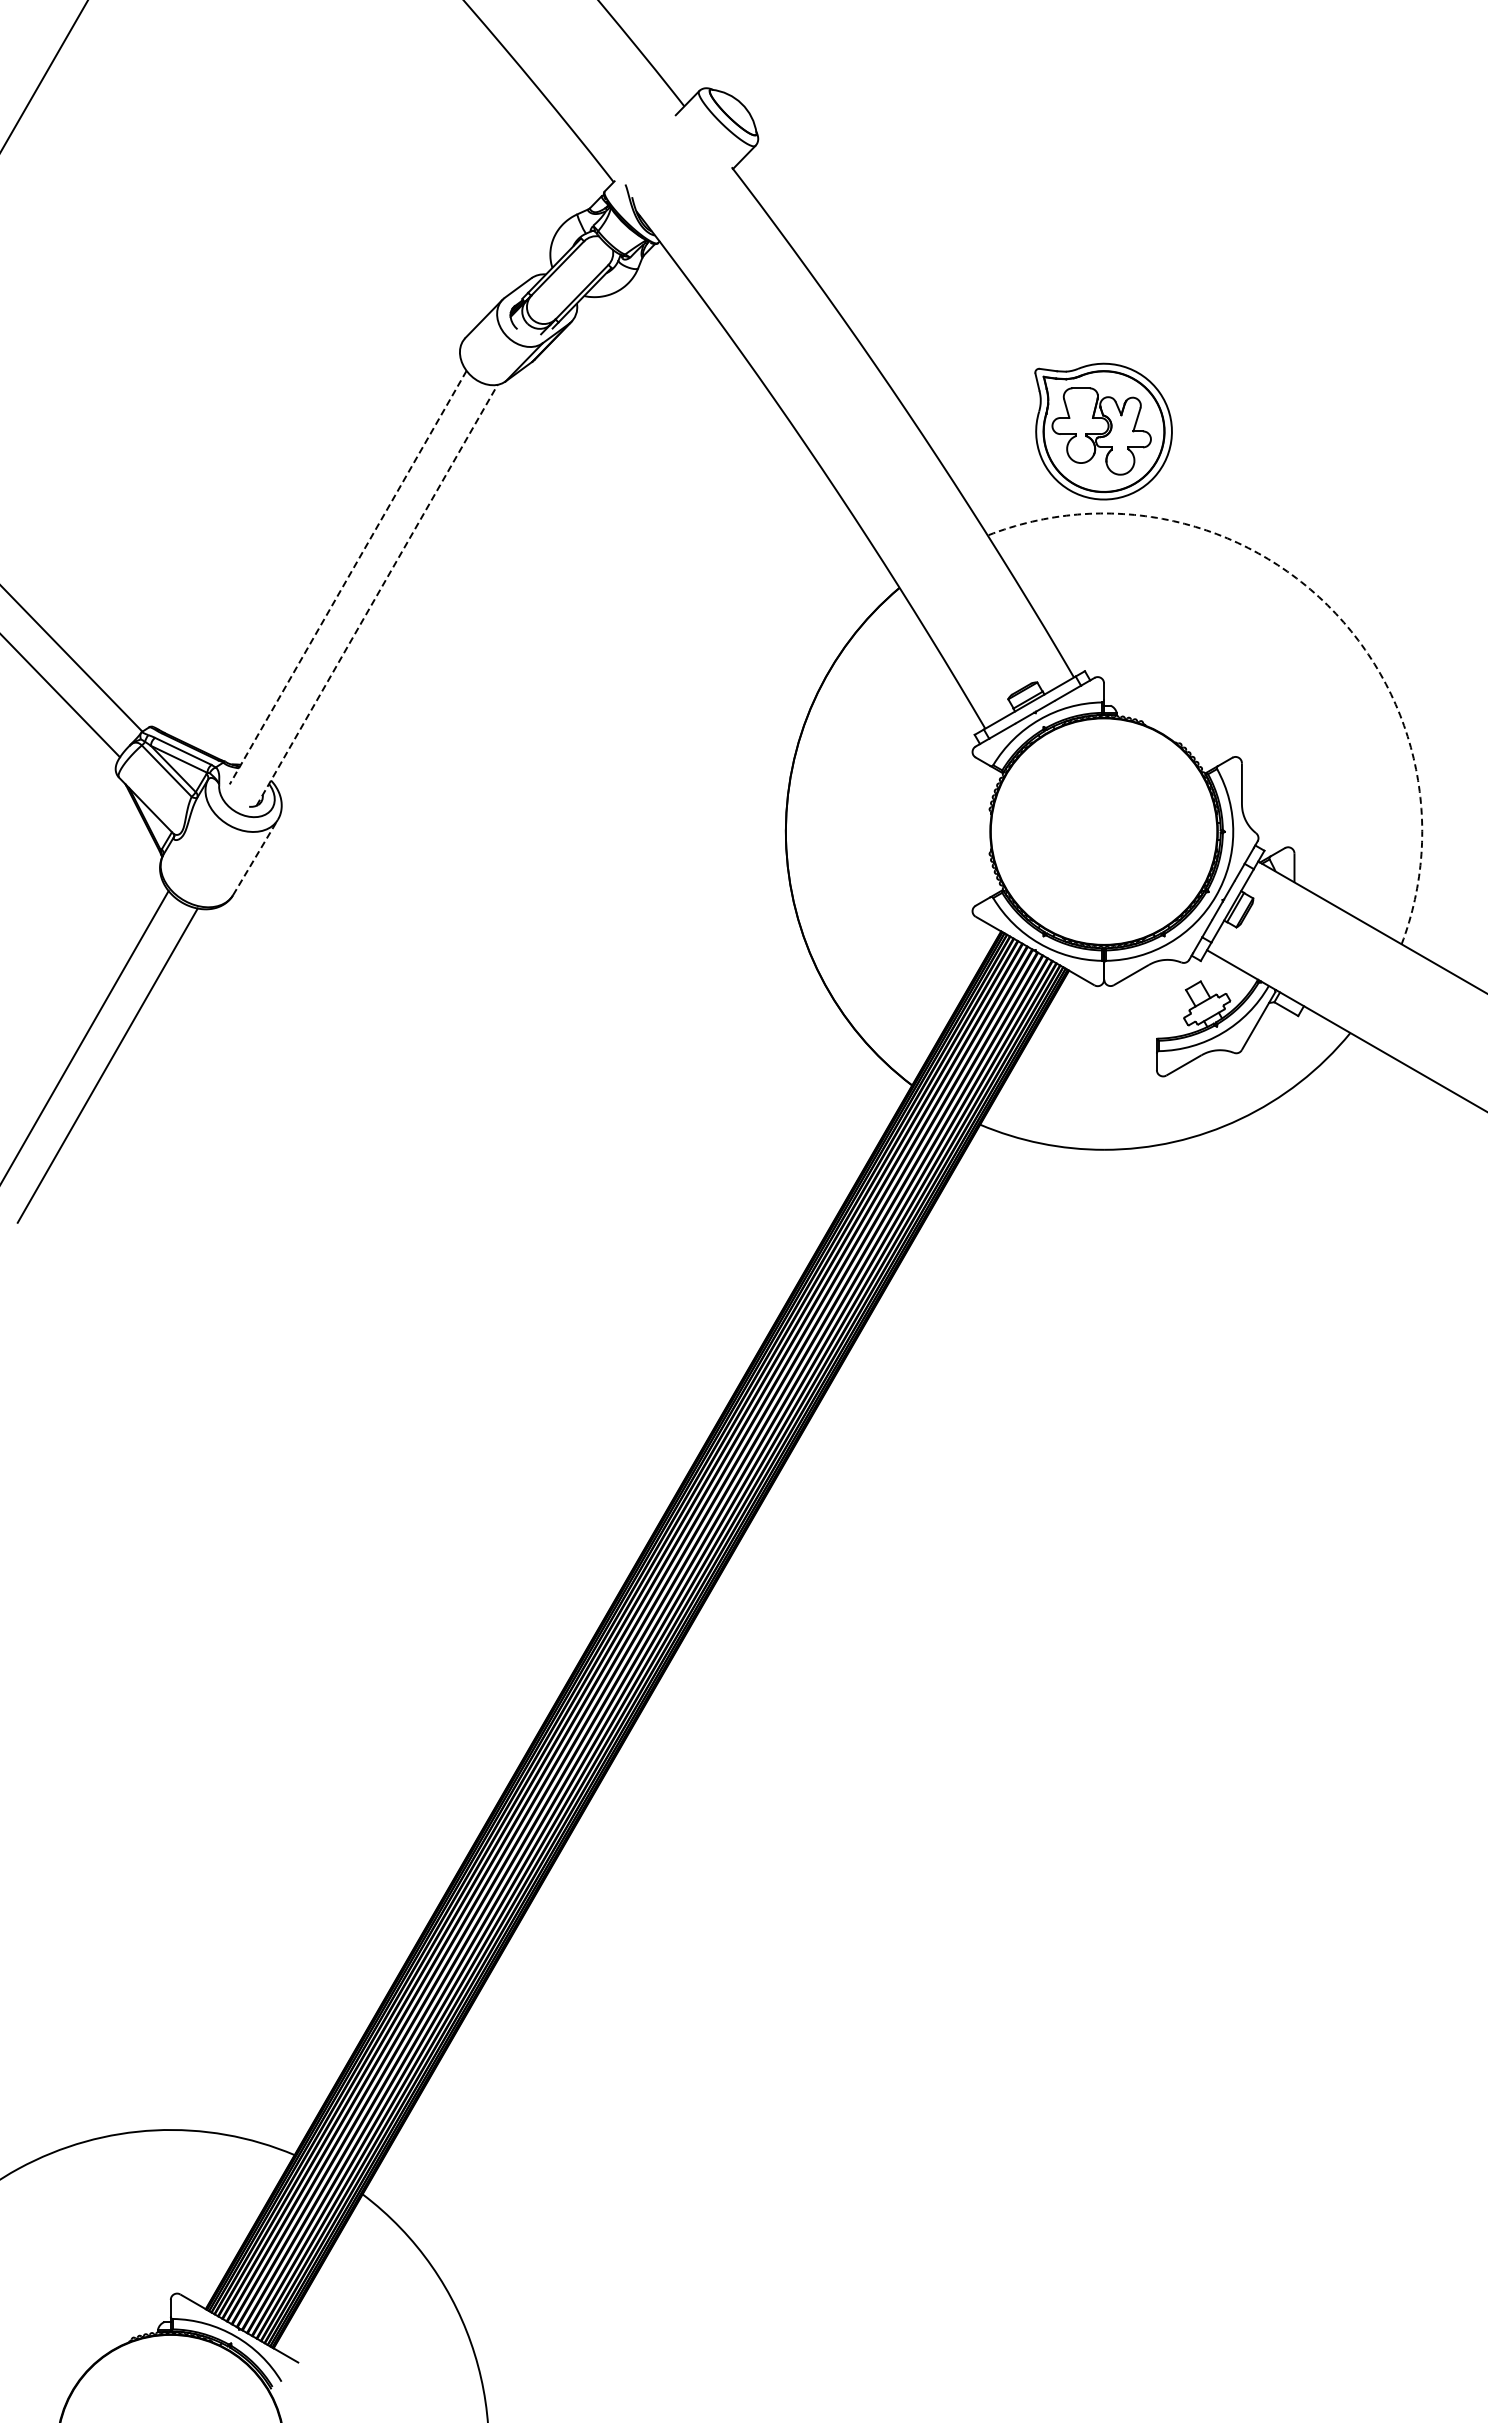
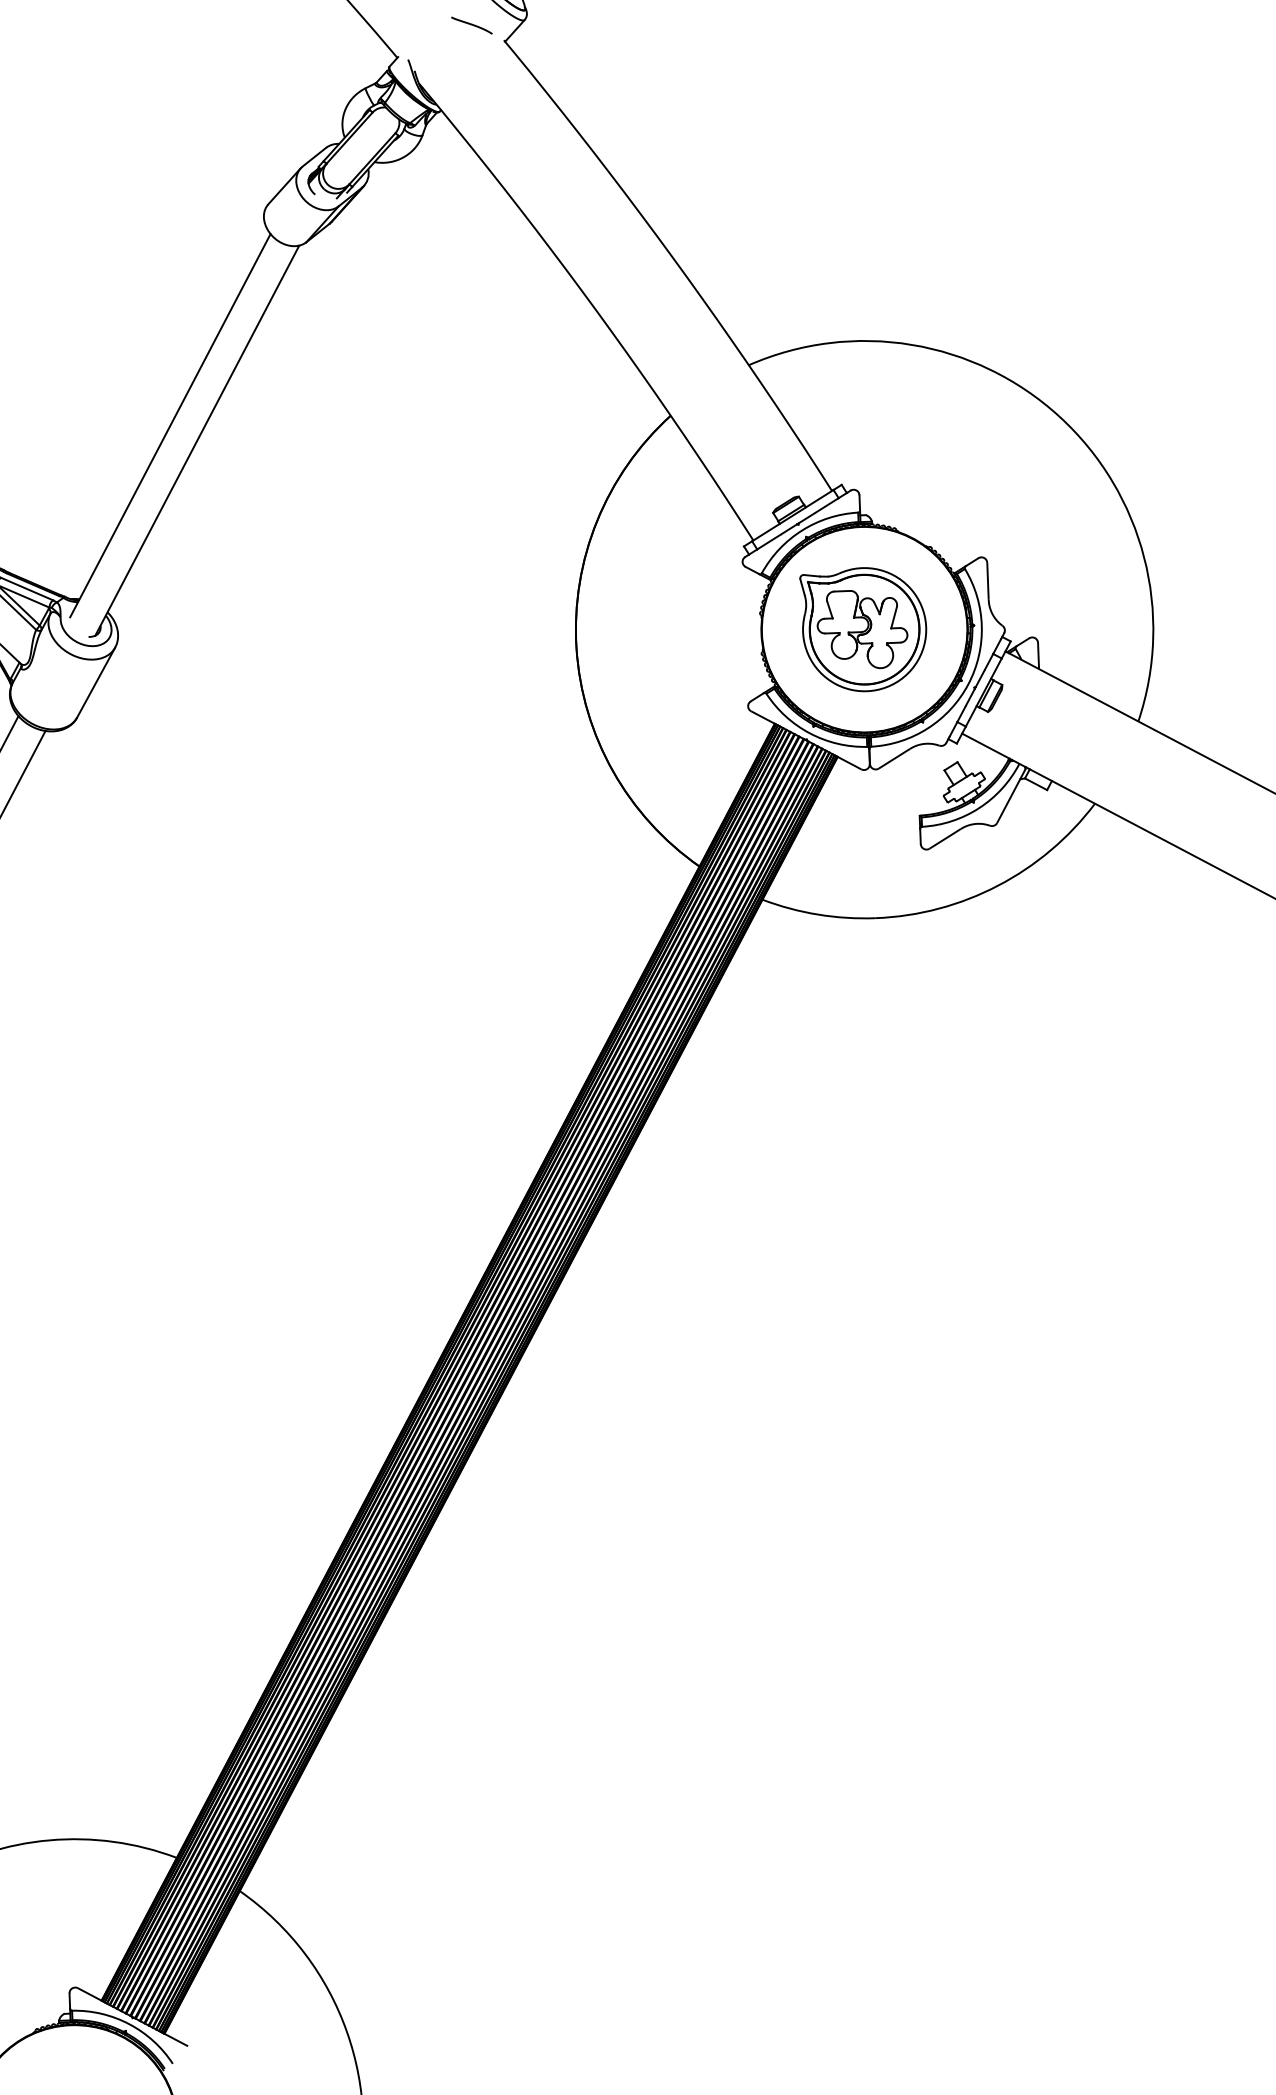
curve: (696, 149) -> (471, 25), added
part: (1103, 431) -> (864, 629), moved
line: (347, 578) -> (169, 426), dashed -> solid
line: (377, 595) -> (197, 440), dashed -> solid
arc: (1327, 605) -> (1059, 416), dashed -> solid
line: (255, 857) -> (96, 682), dashed -> solid

